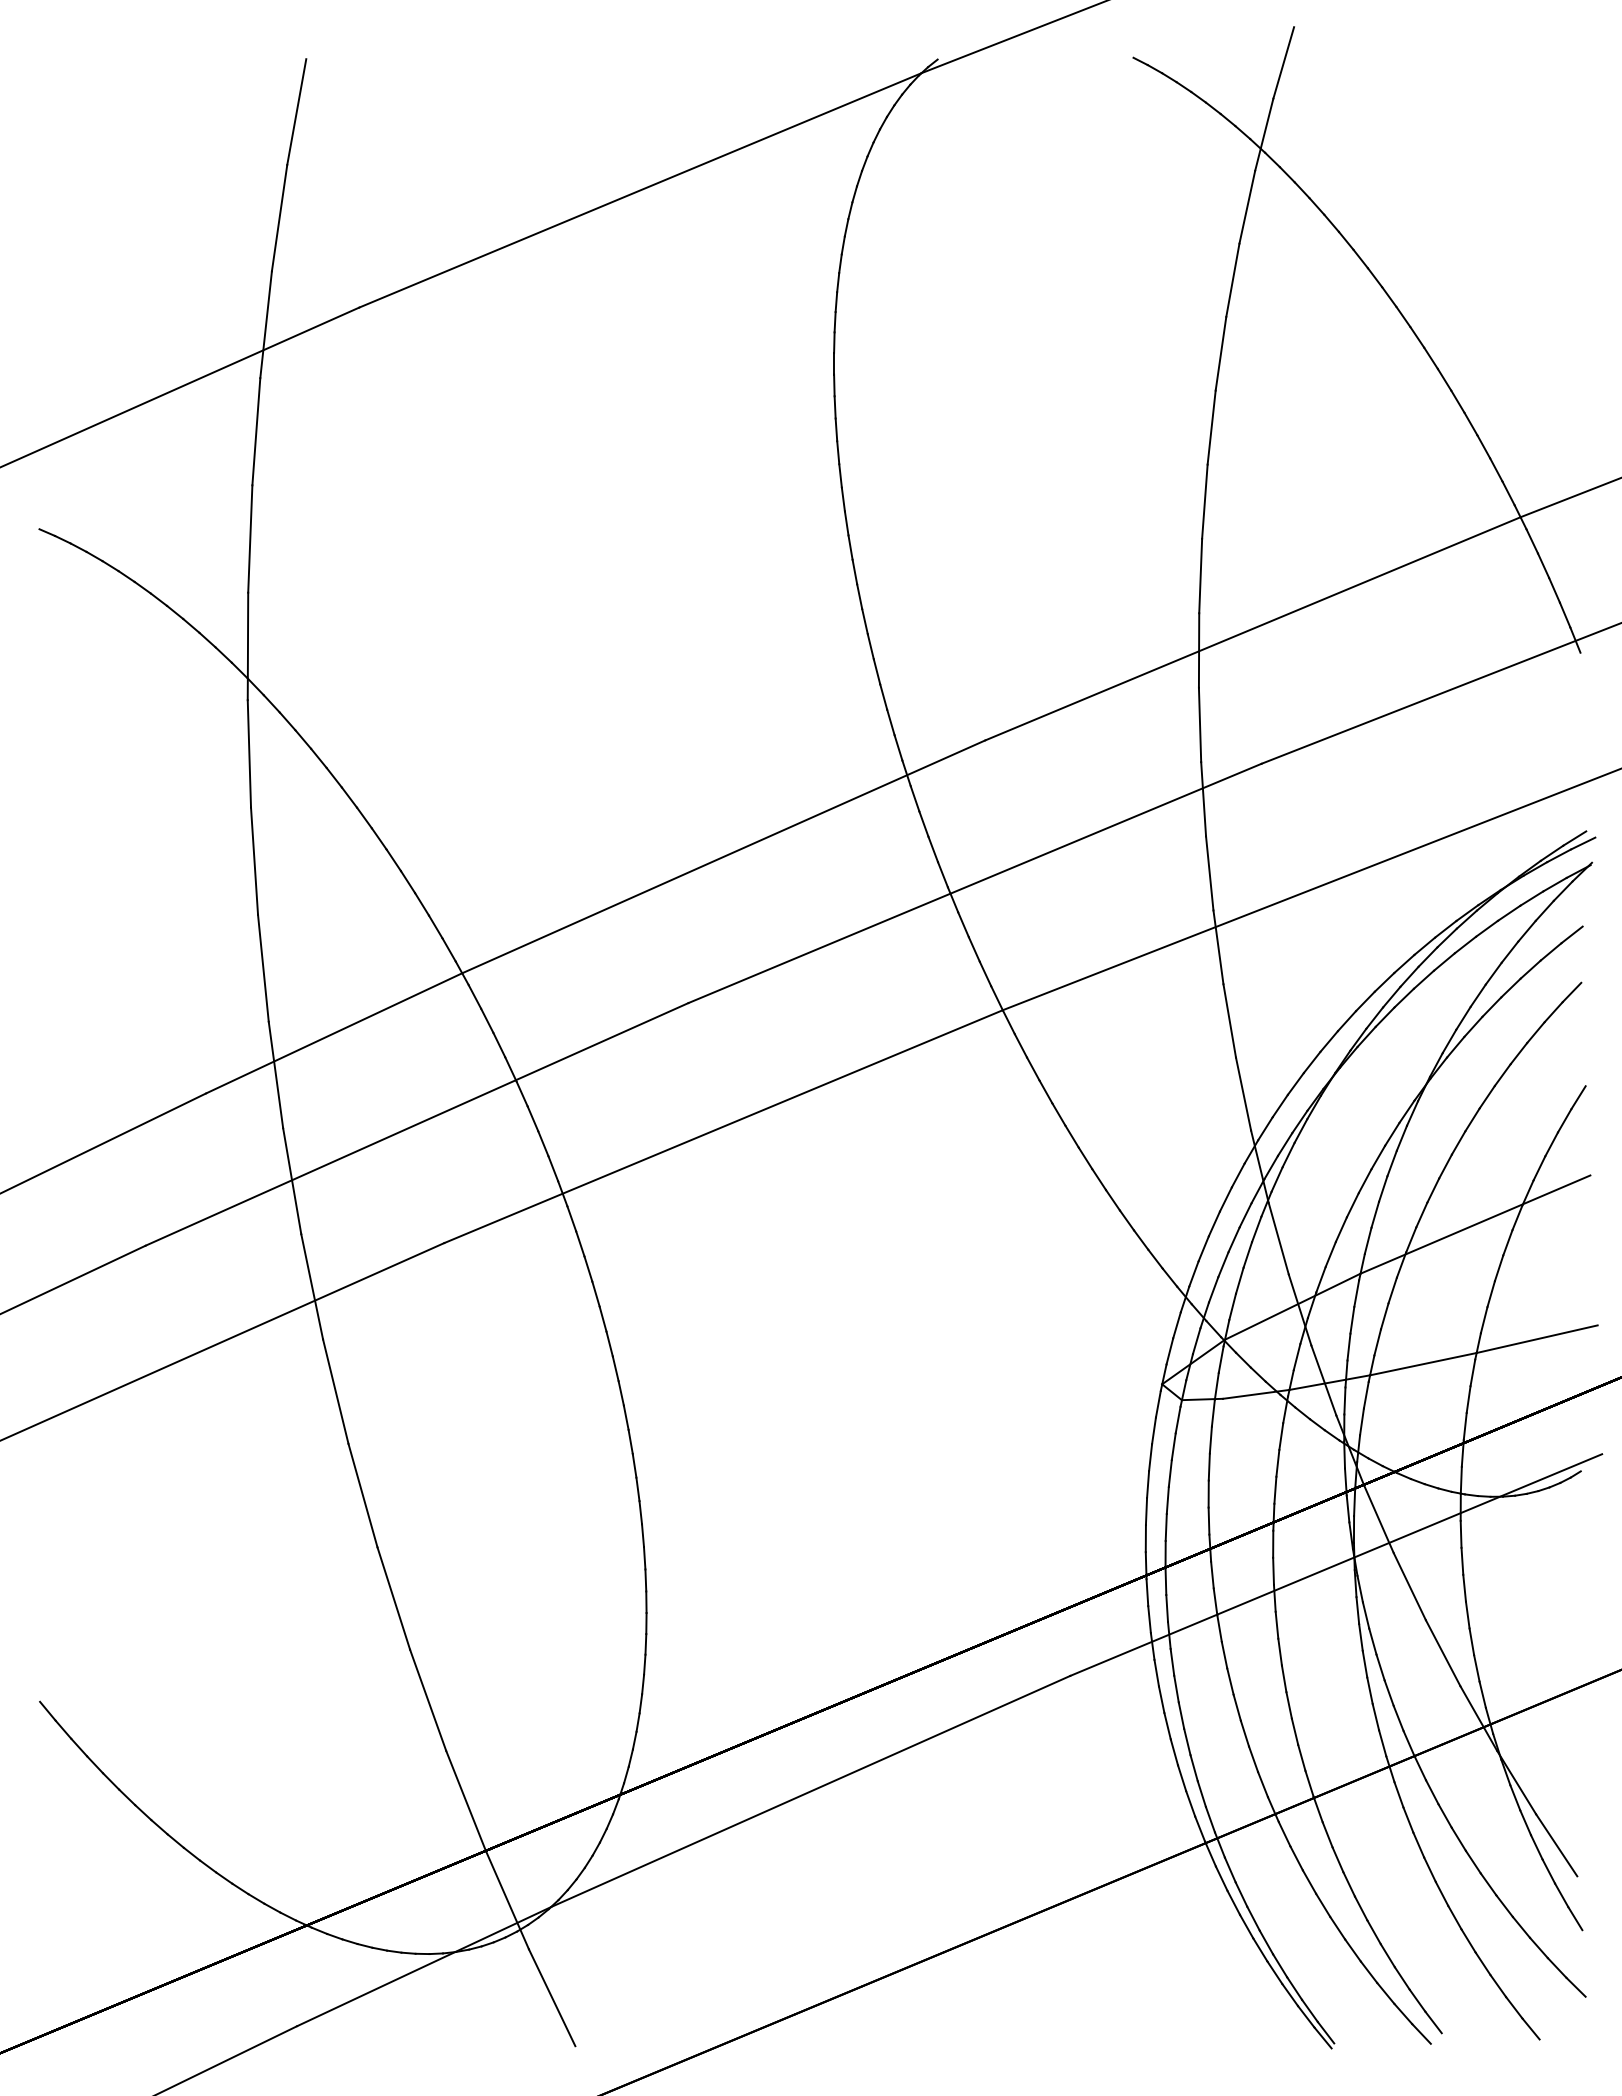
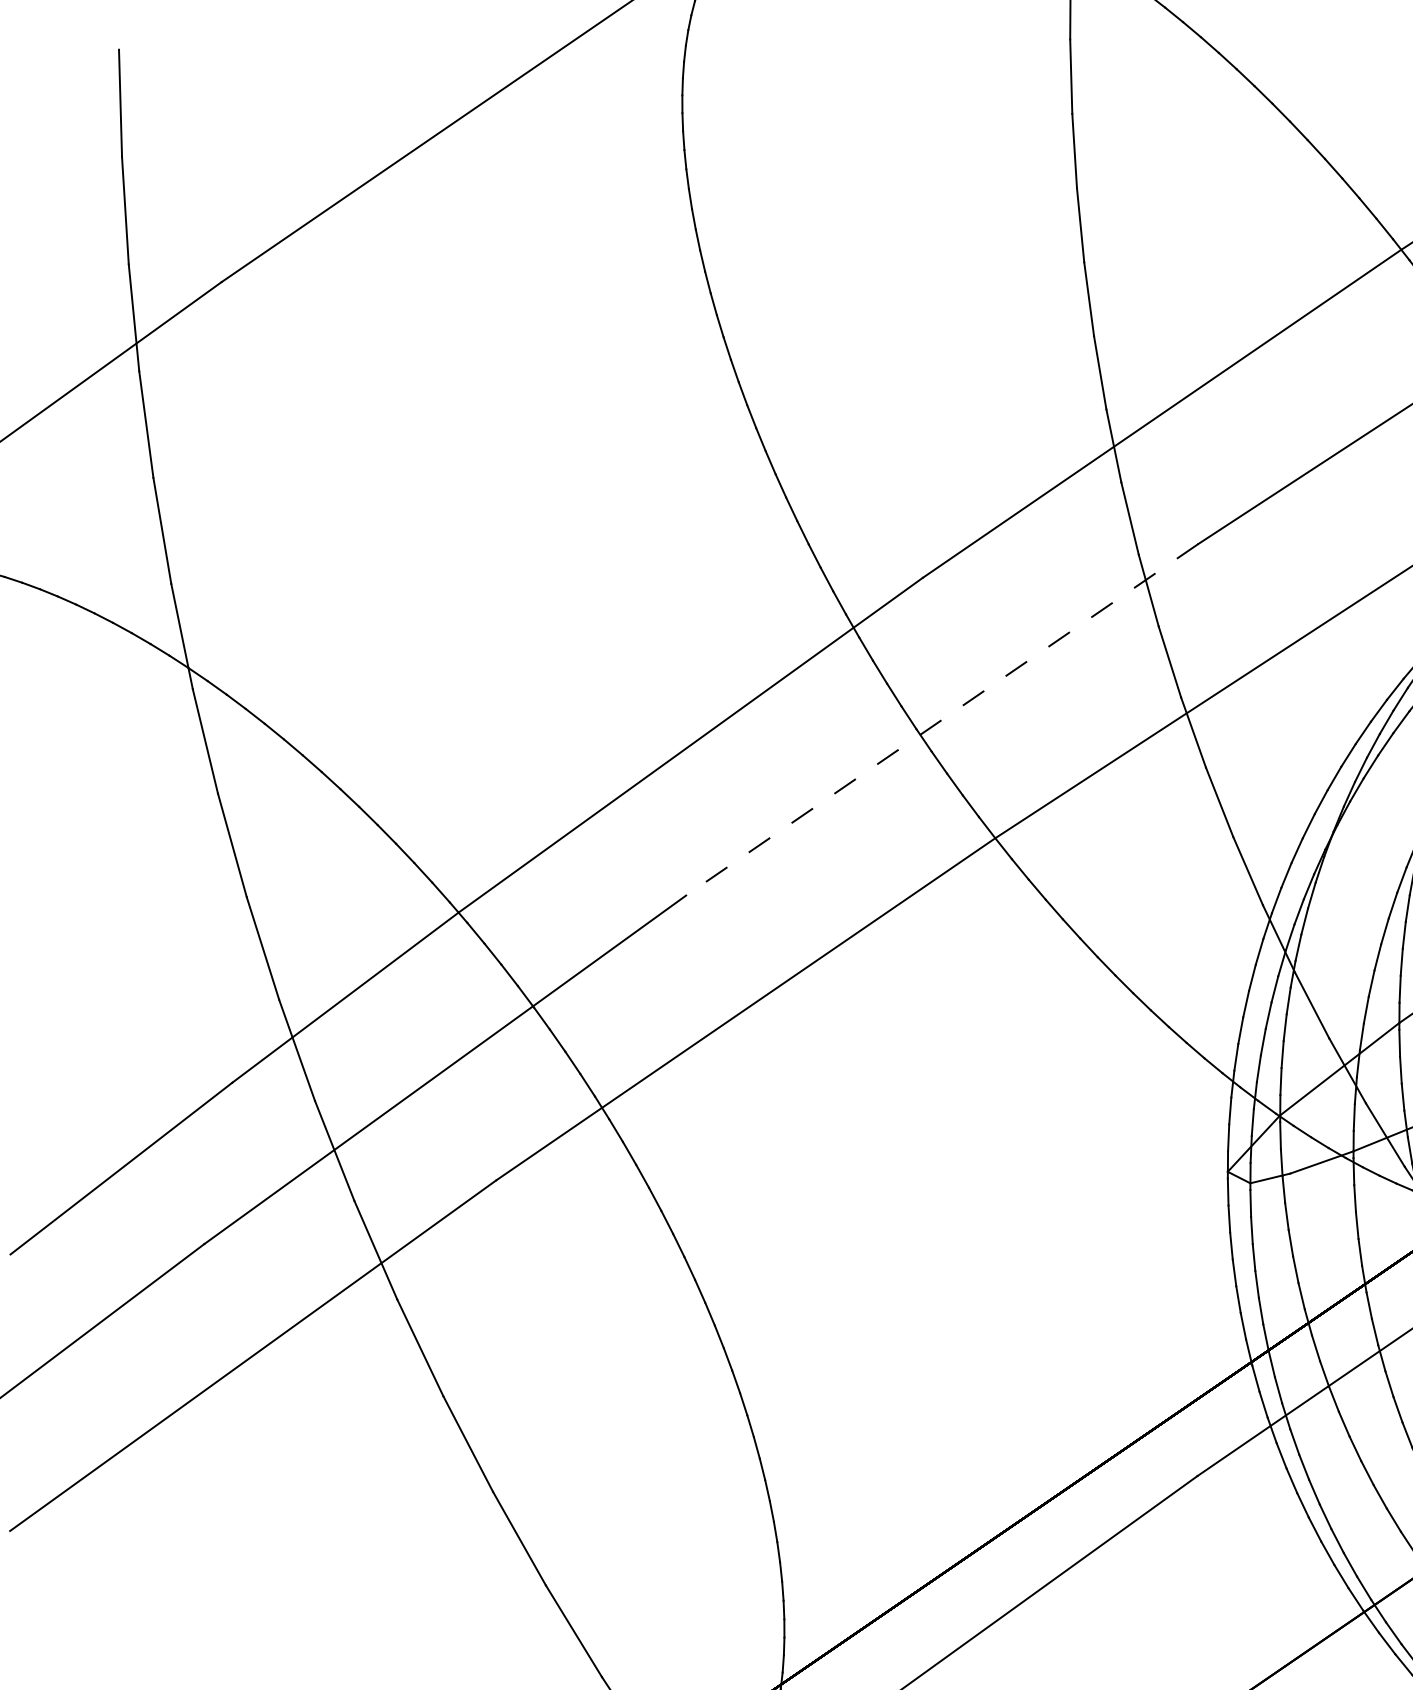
line: (975, 883) -> (942, 719), solid -> dashed

